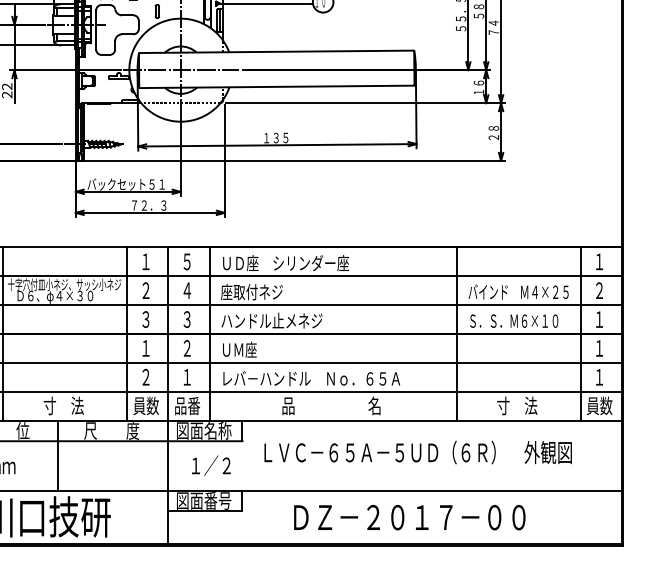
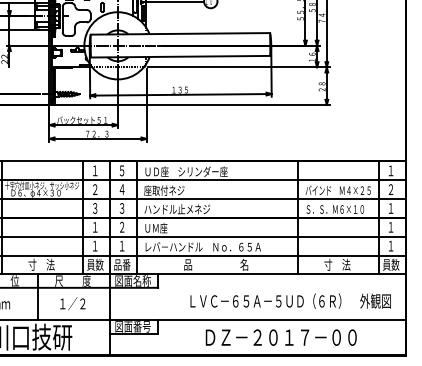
text: (146, 376) -> (95, 245), ２ -> １
text: (417, 451) -> (290, 300), moved
text: (210, 465) -> (72, 303), moved
text: (408, 517) -> (280, 337), moved

